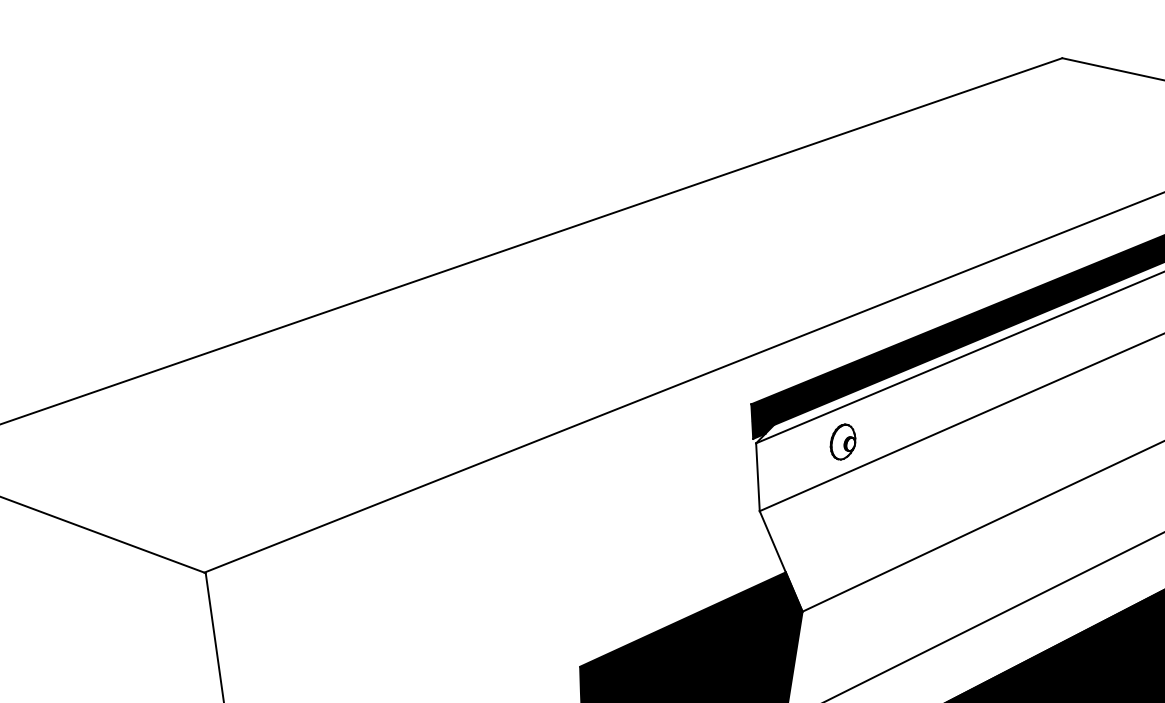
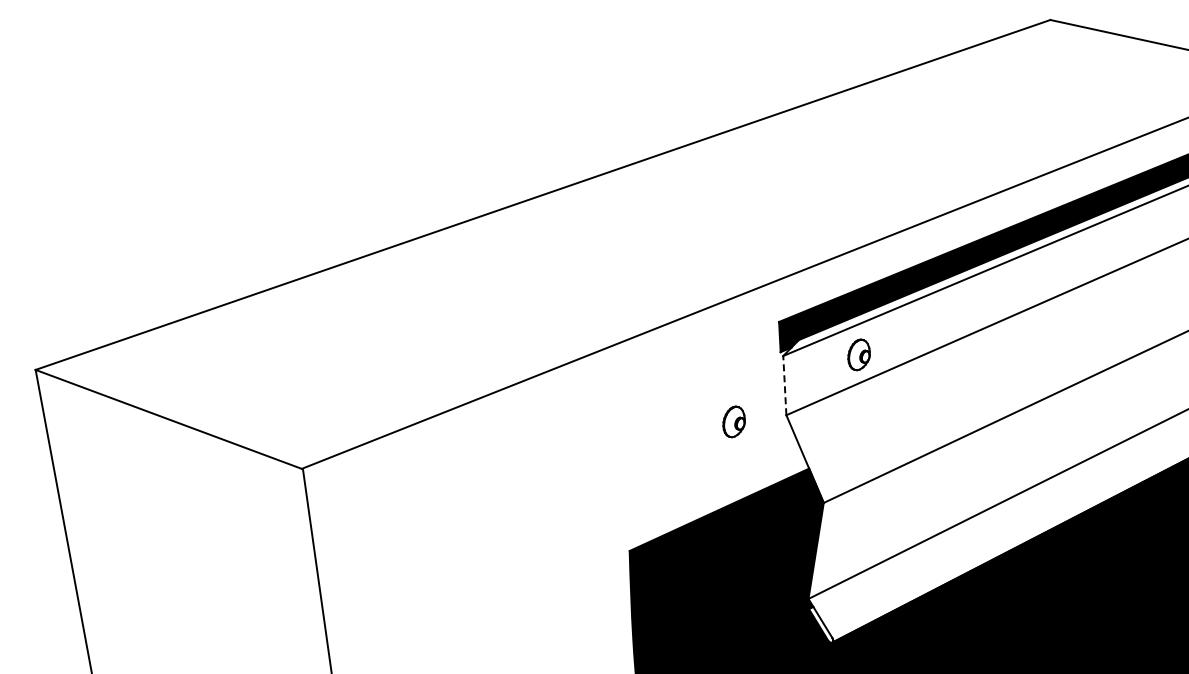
line: (757, 477) -> (784, 385), solid -> dashed
part: (699, 518) -> (733, 421), added

